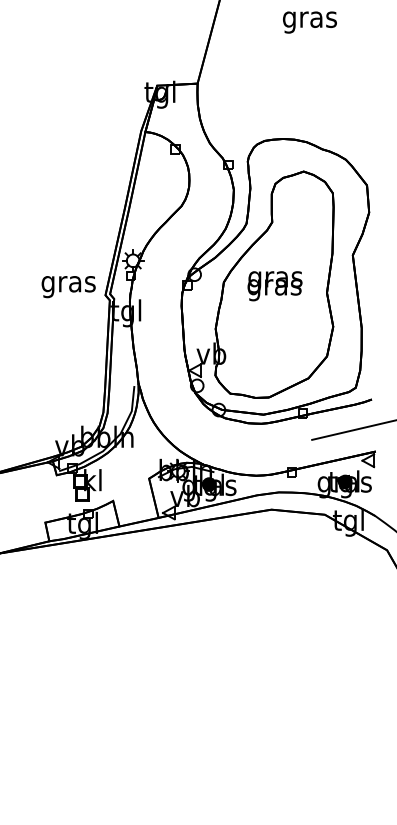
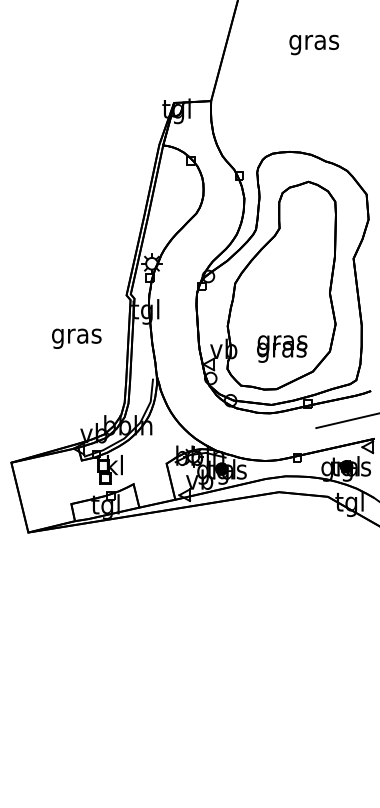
text: (275, 285) -> (282, 348), moved
text: (68, 286) -> (76, 338), moved

